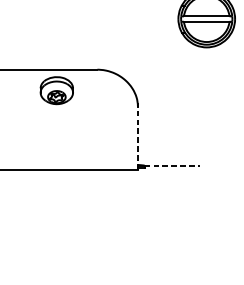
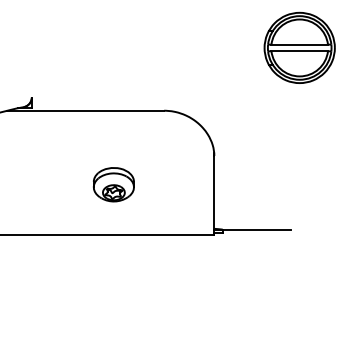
part: (56, 90) -> (113, 184), moved
line: (138, 137) -> (214, 194), dashed -> solid
line: (172, 165) -> (257, 229), dashed -> solid

